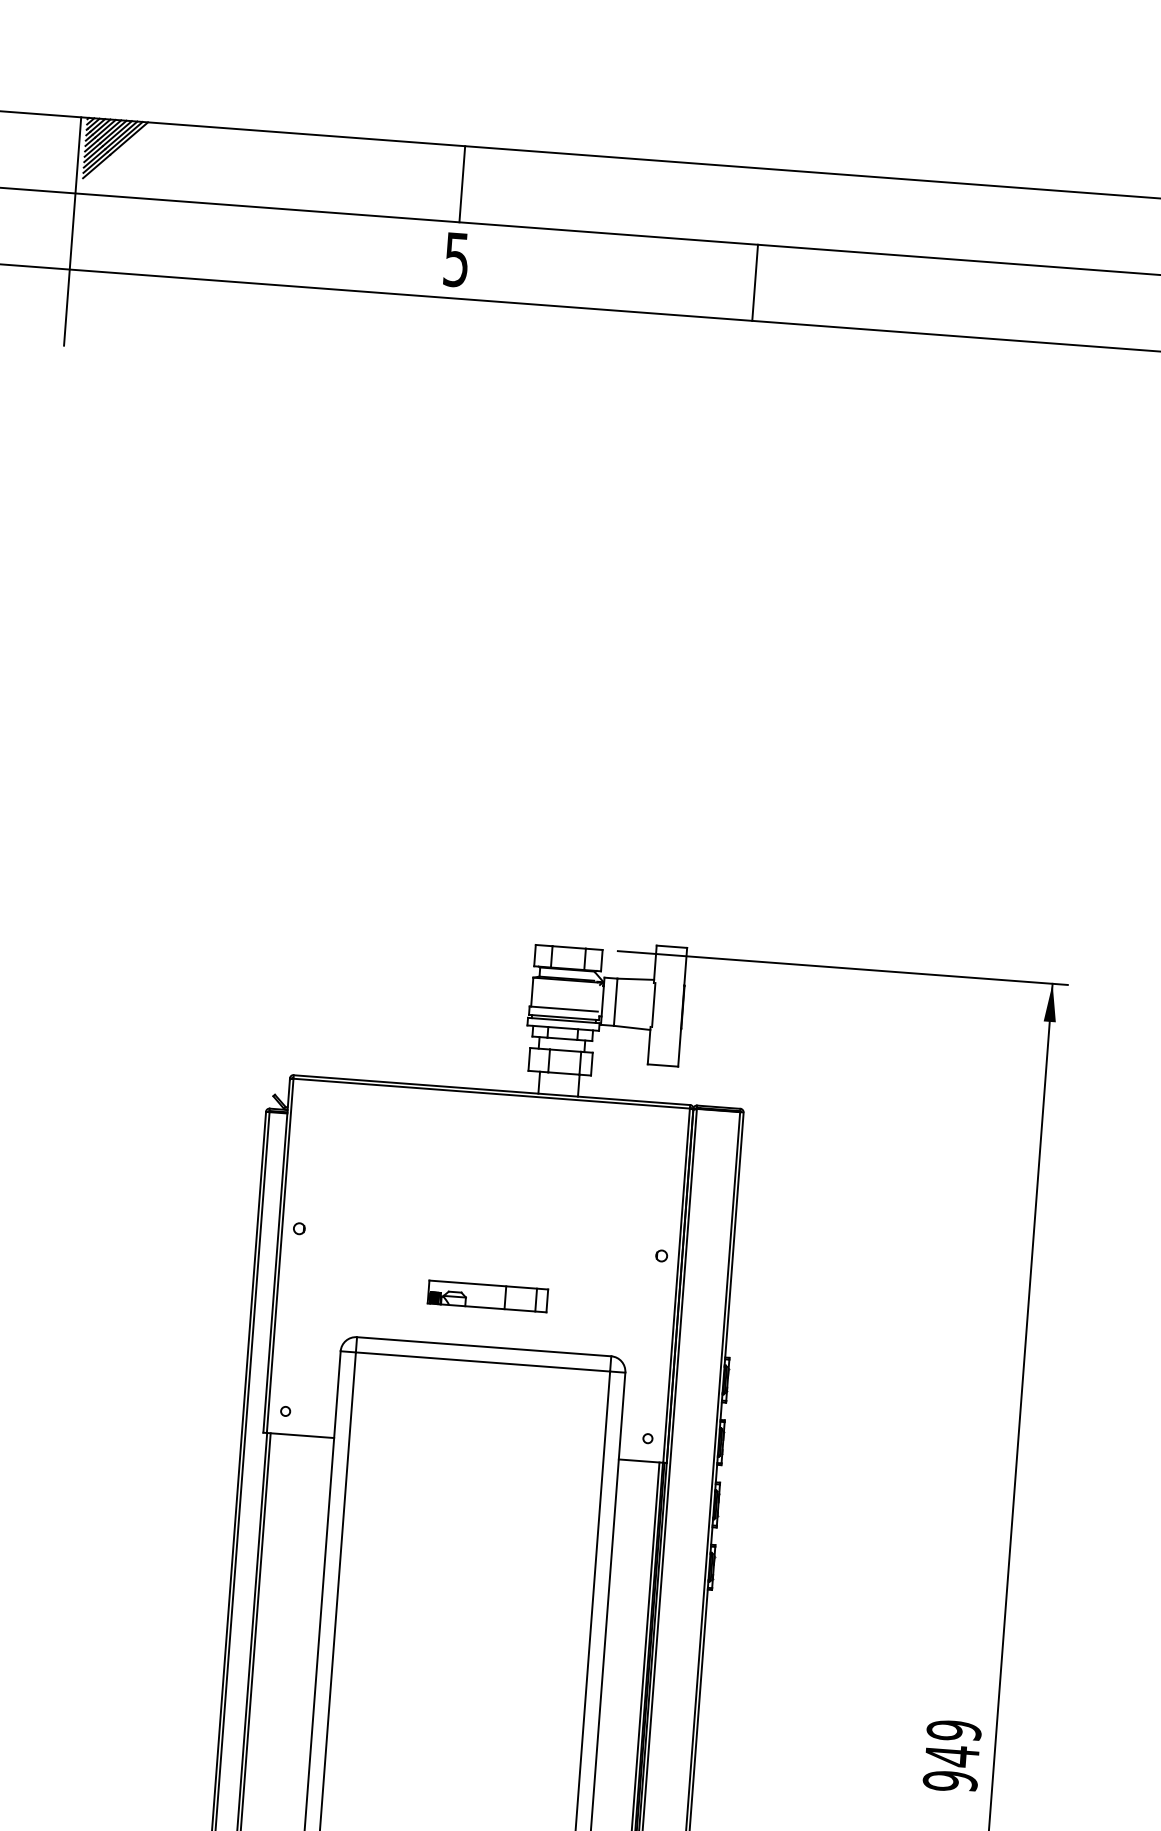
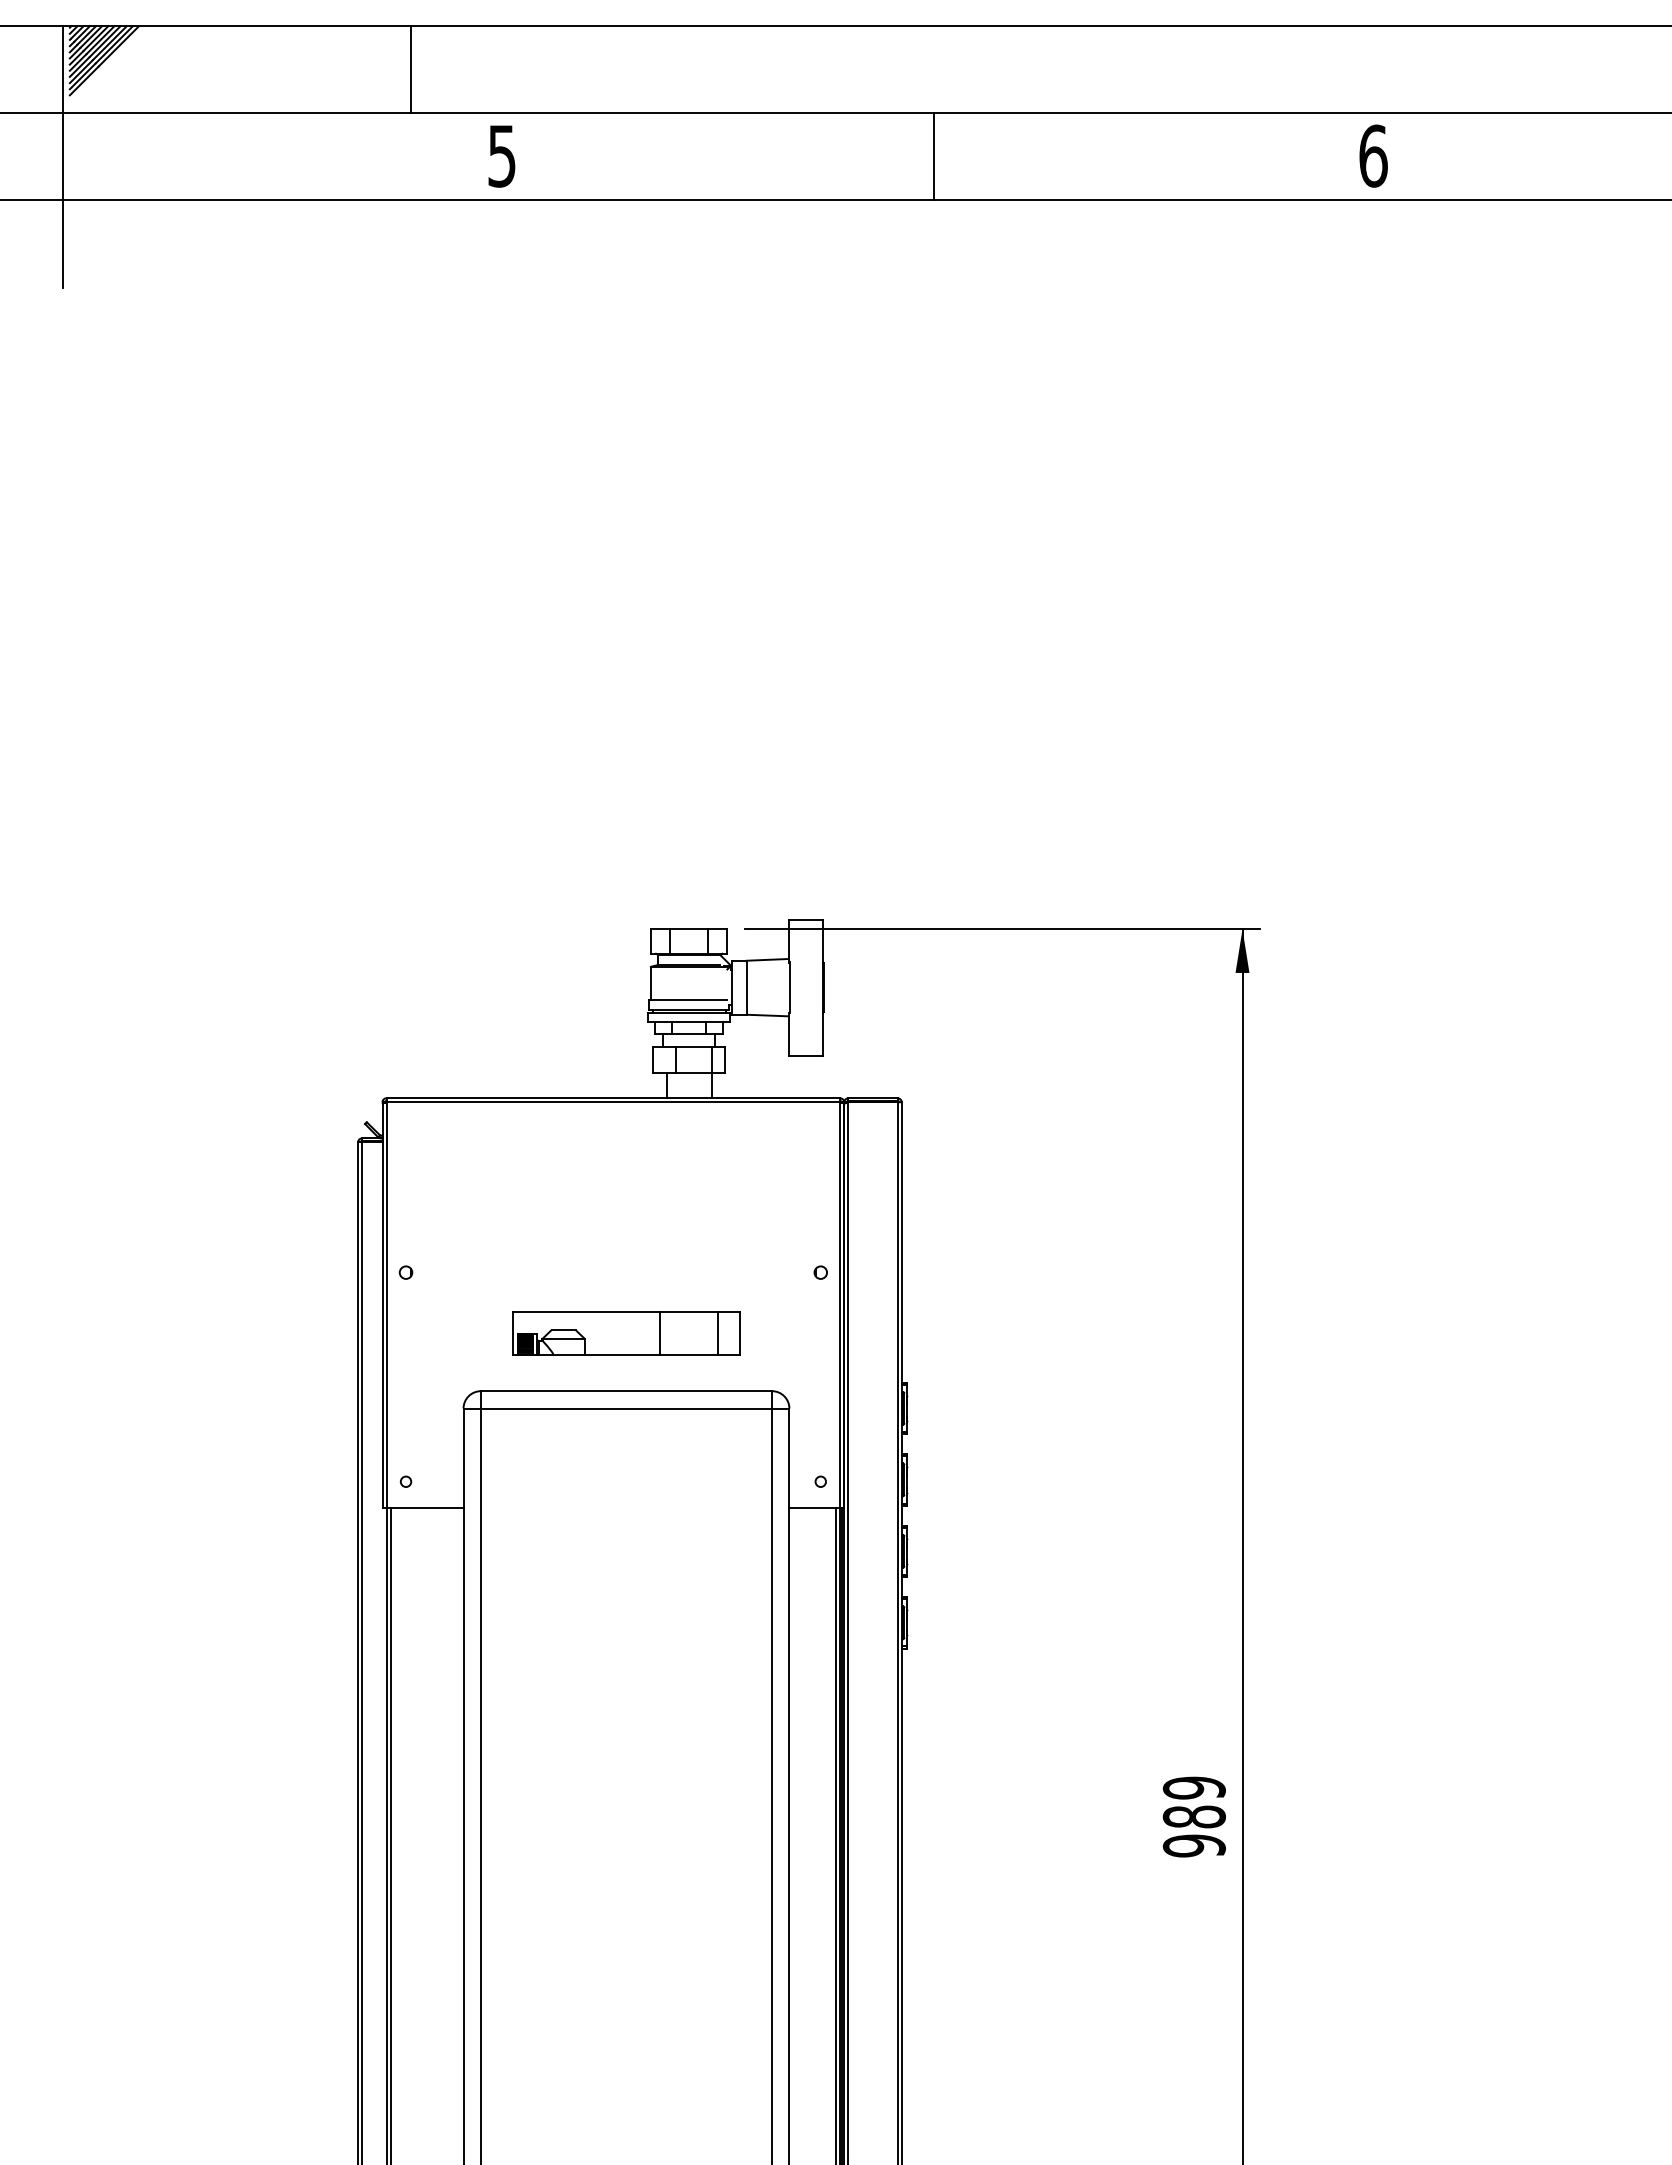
line: (462, 184) -> (411, 69), moved
line: (754, 282) -> (933, 156), moved
part: (487, 1296) -> (626, 1333), size x1.67
text: (951, 1756) -> (1193, 1817), 949 -> 989

